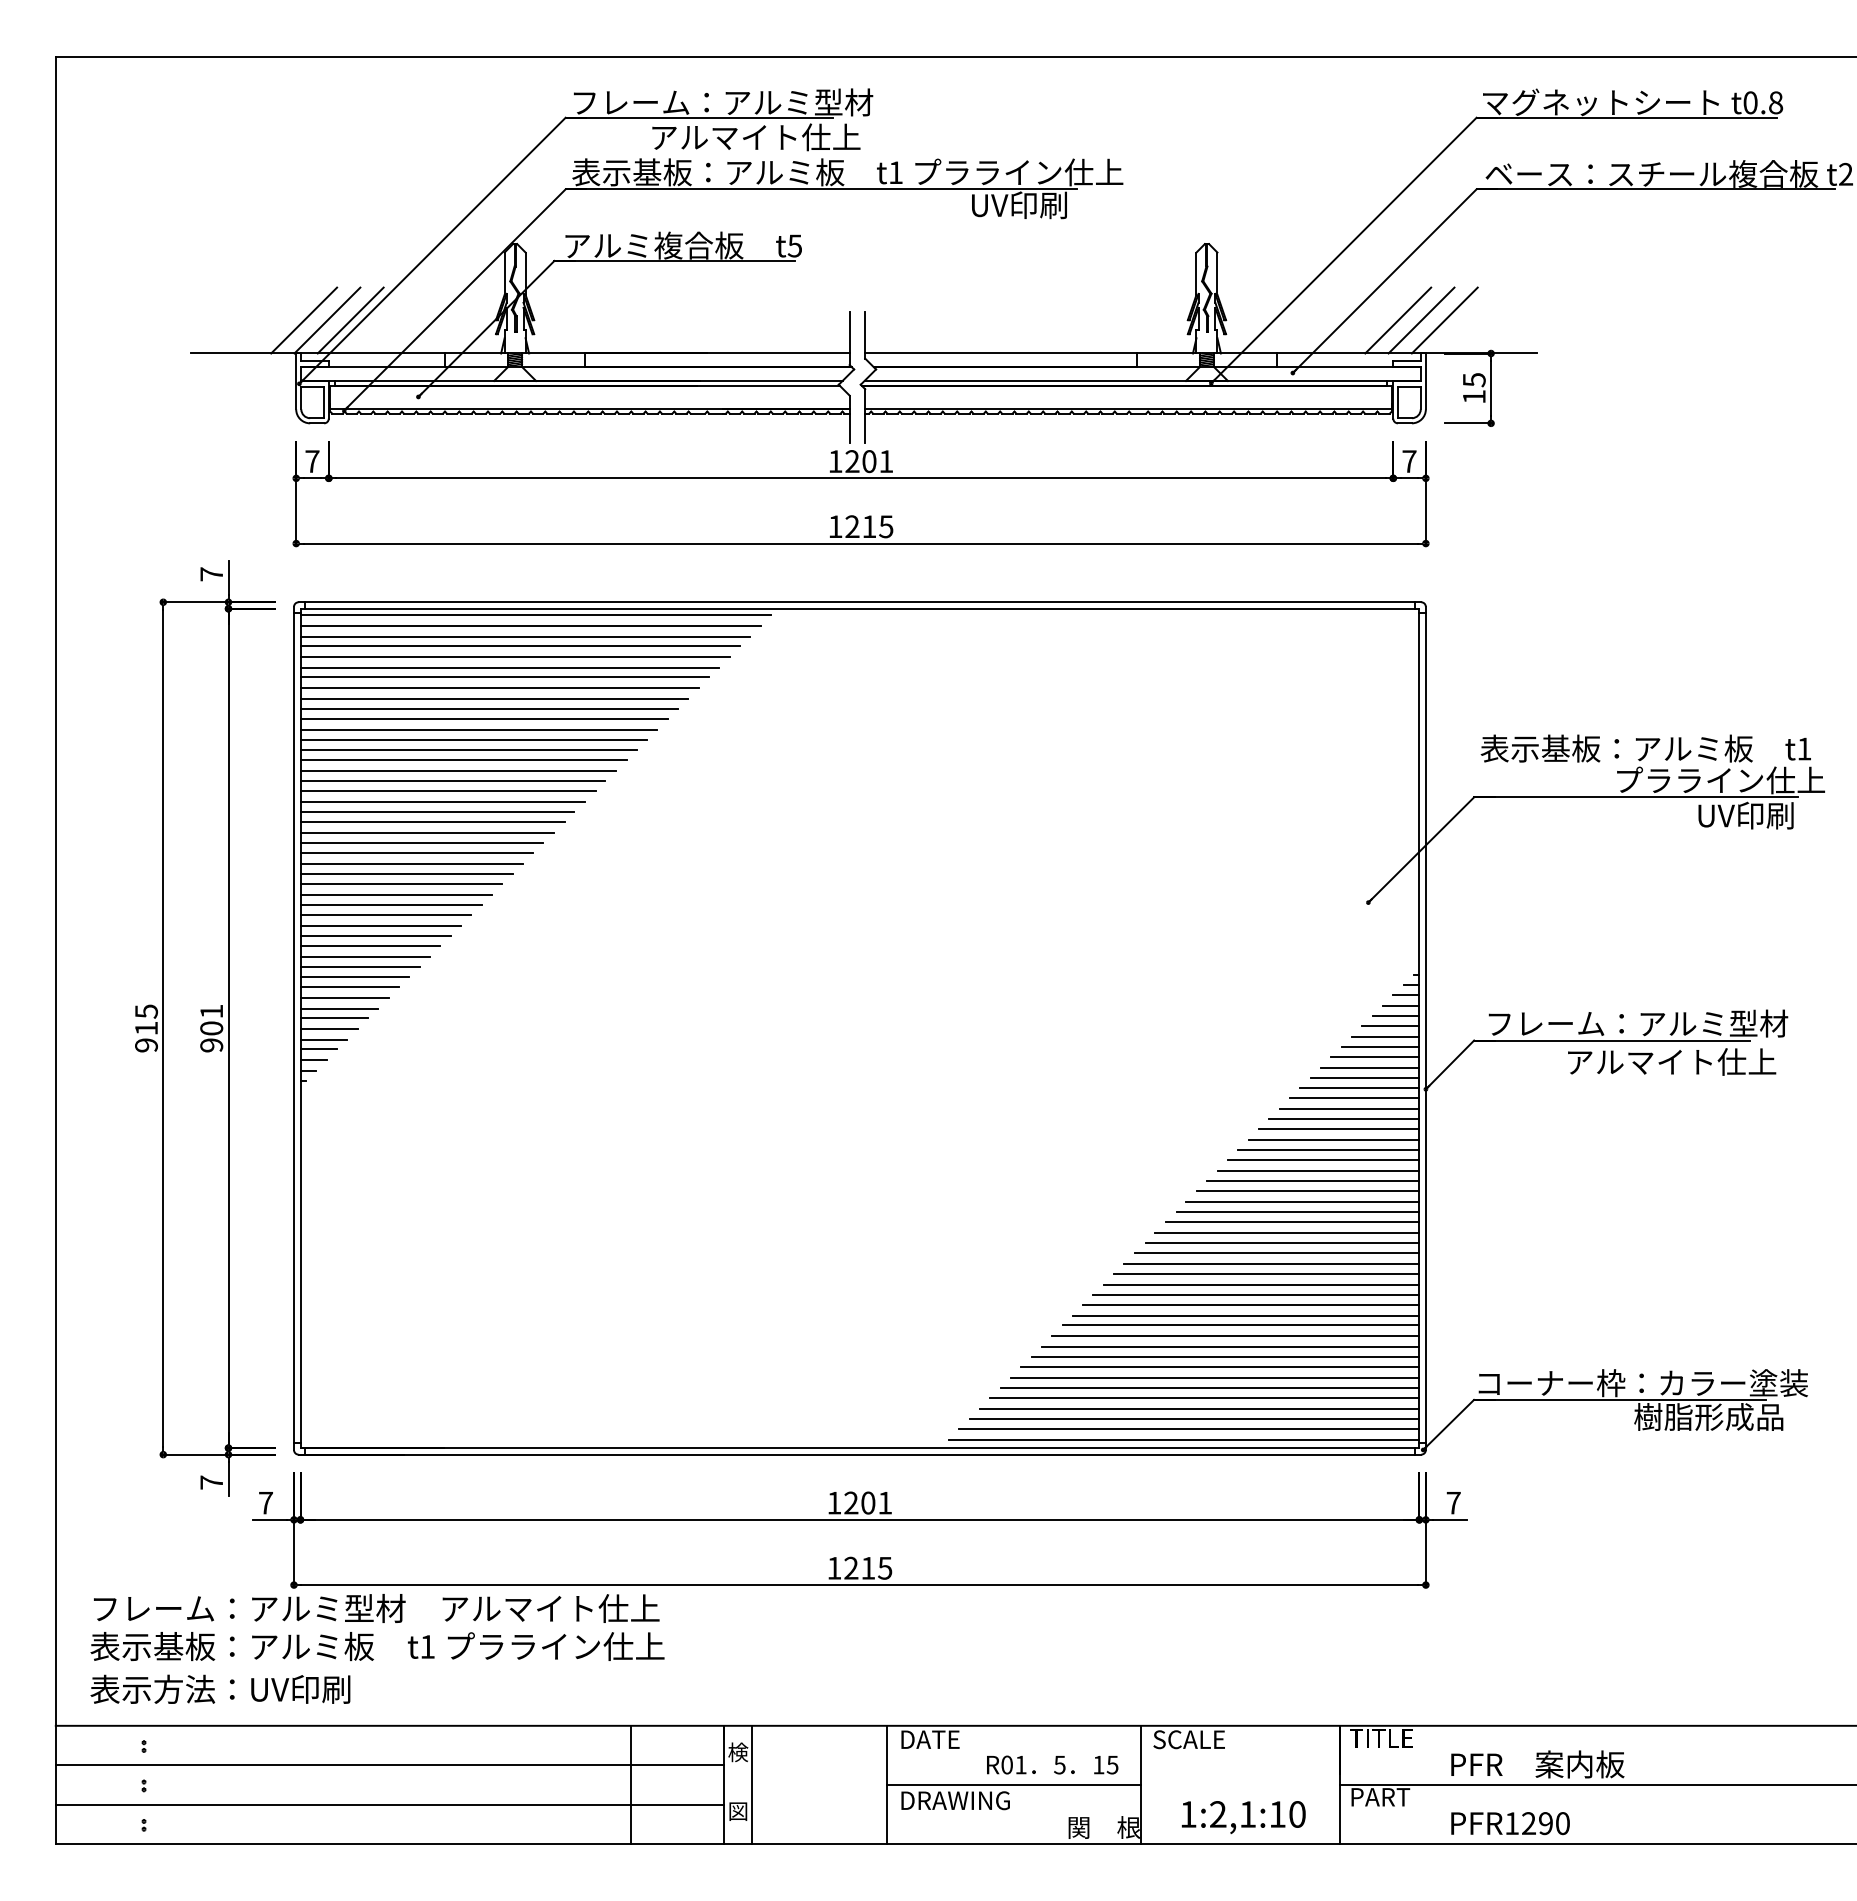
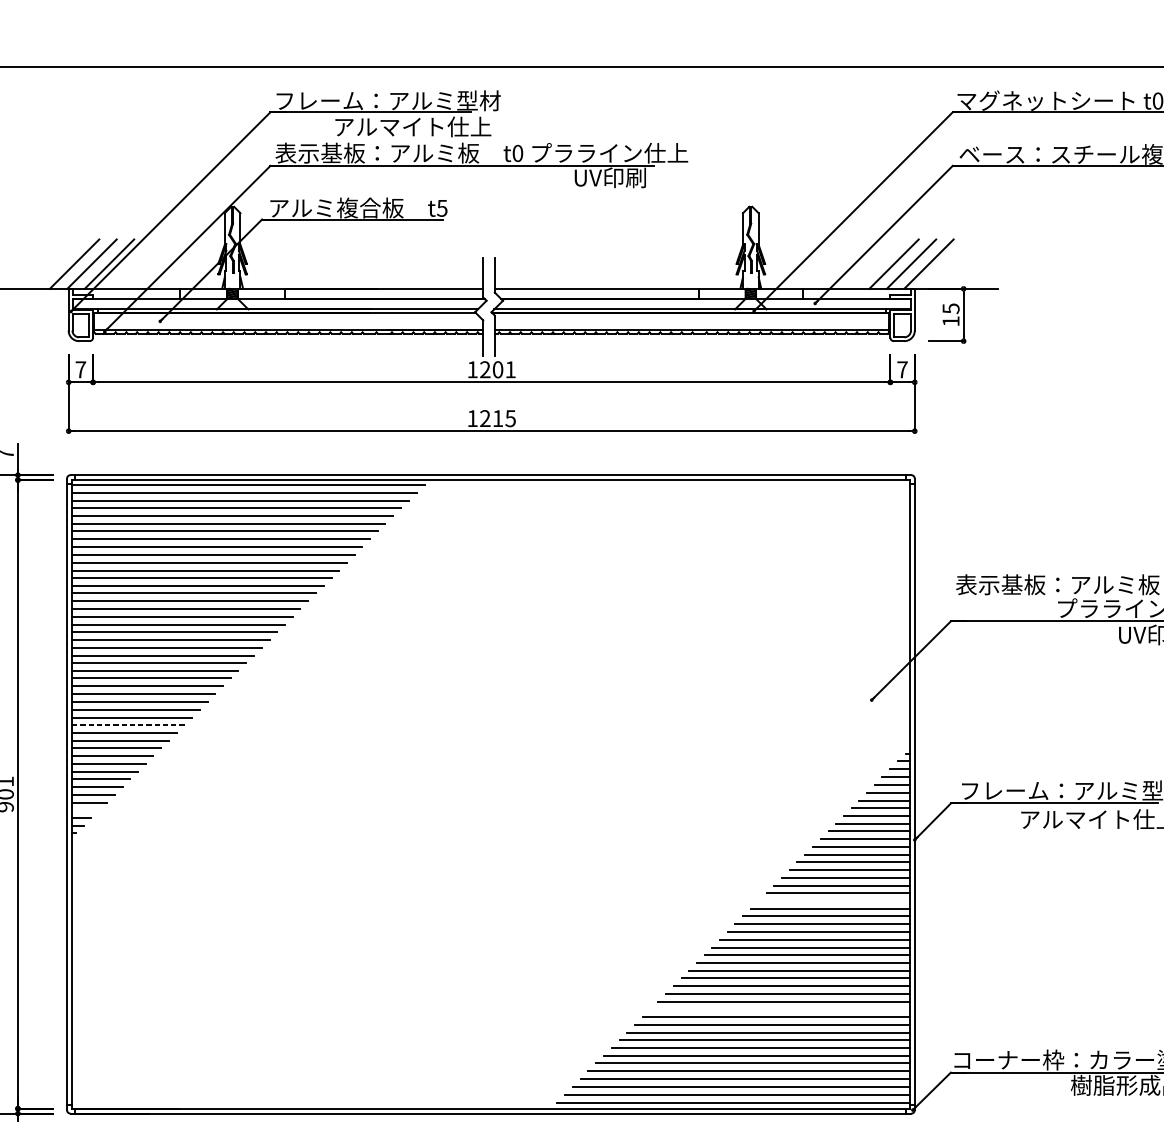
text: (895, 172) -> (517, 153), t1 -> t0
line: (375, 935) -> (128, 724), solid -> dashed
line: (318, 1049) -> (85, 810), removed
line: (1318, 1170) -> (834, 900), removed
line: (1245, 1315) -> (779, 1009), removed

